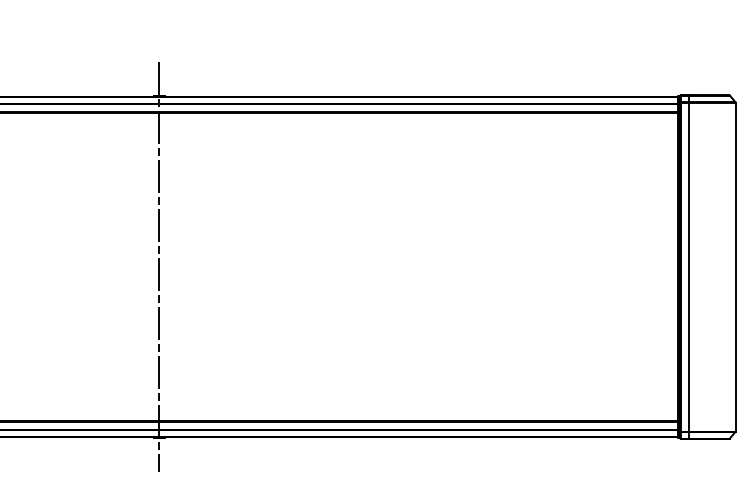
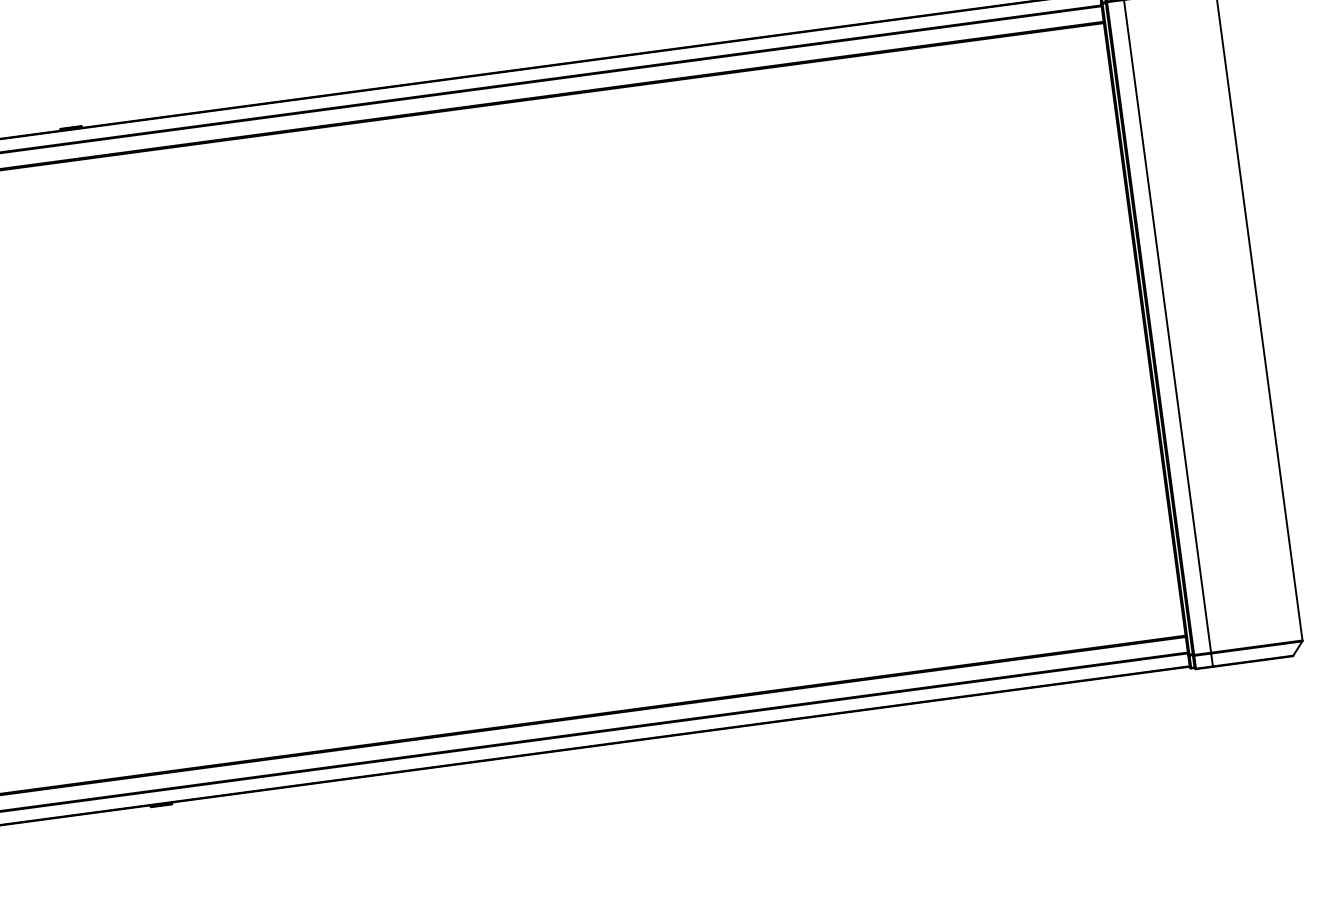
line: (159, 266) -> (116, 465), removed

